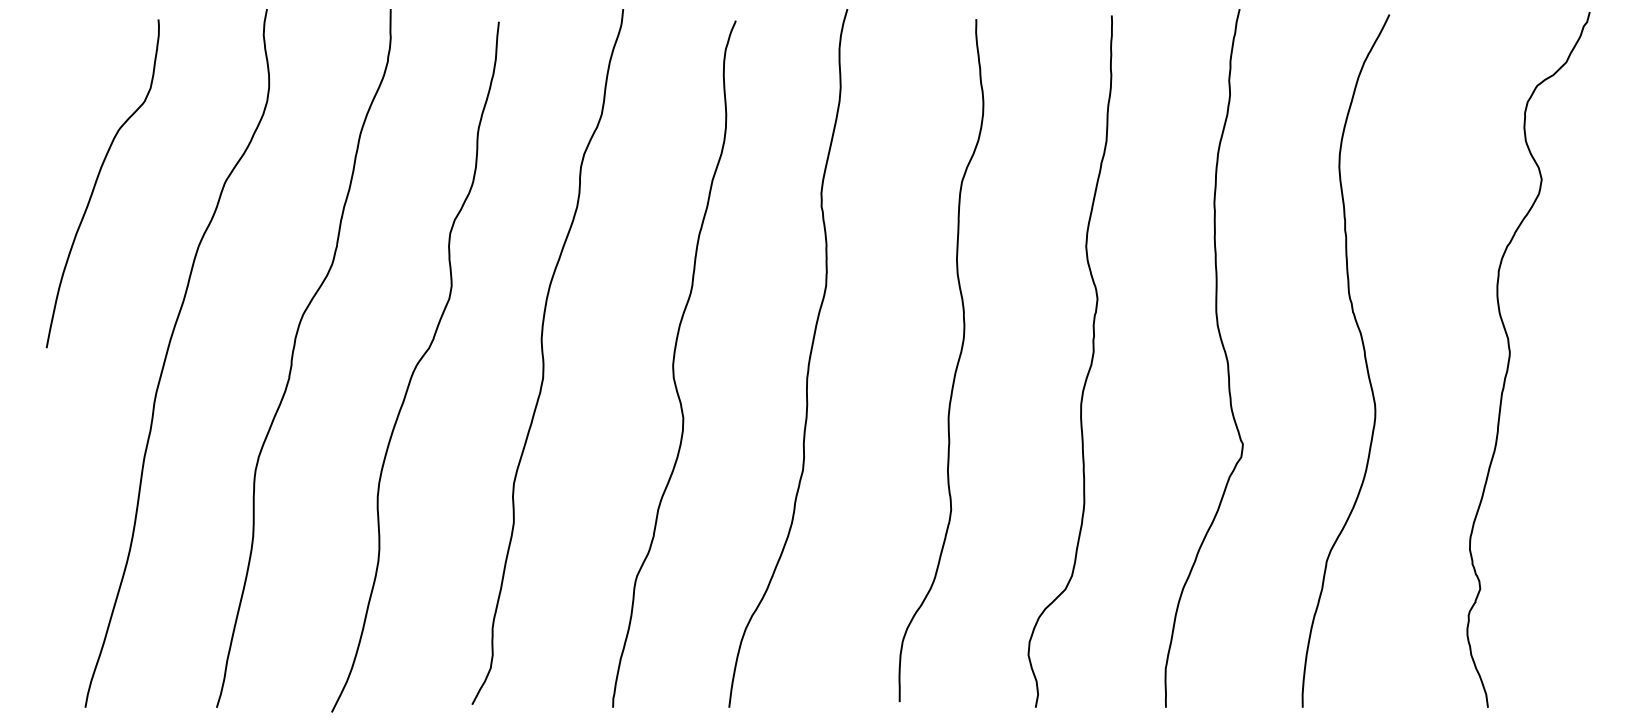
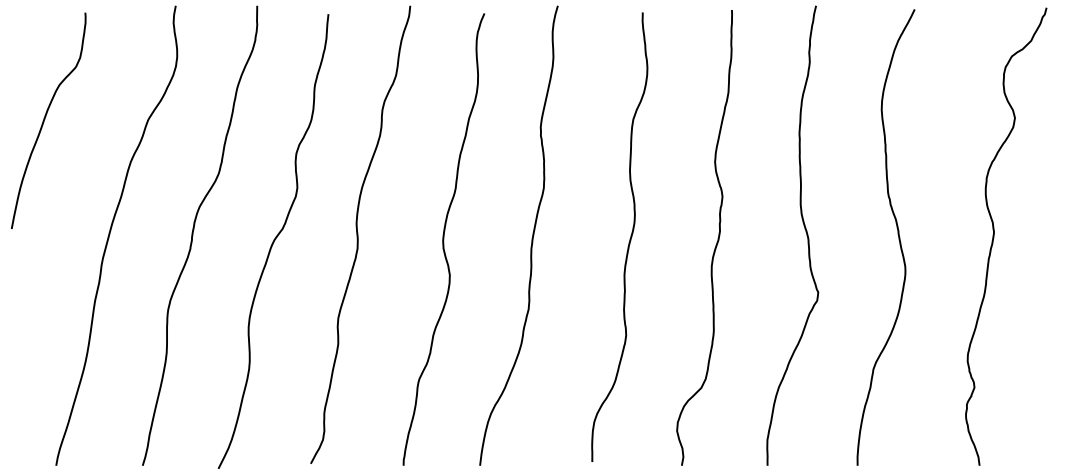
curve: (97, 181) -> (45, 119), moved

